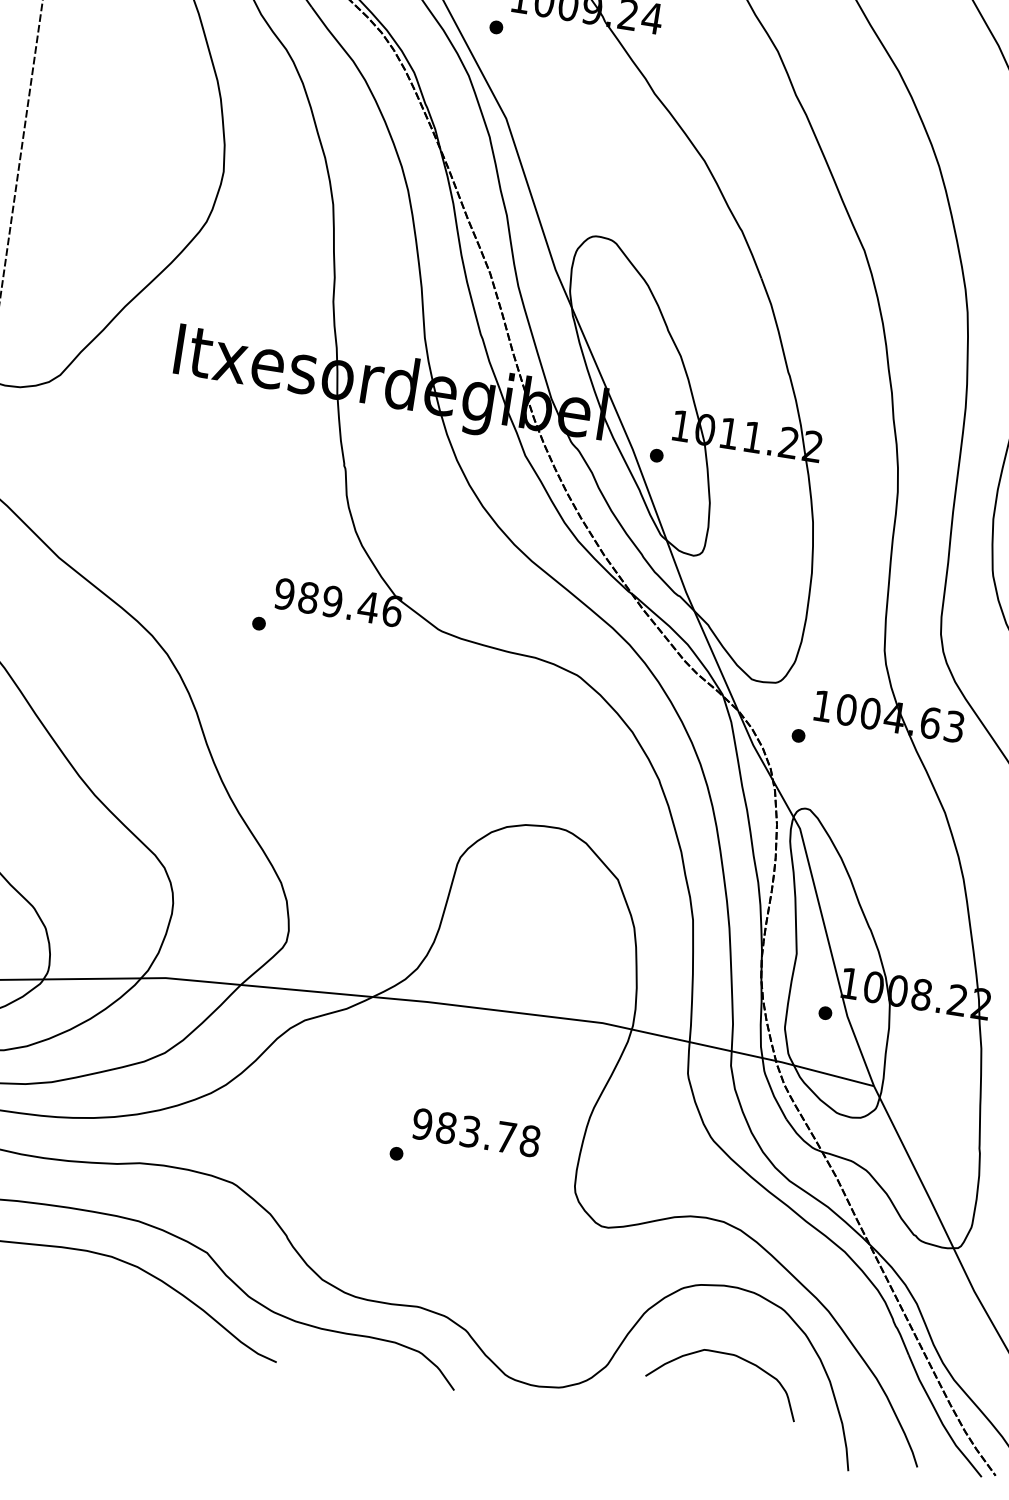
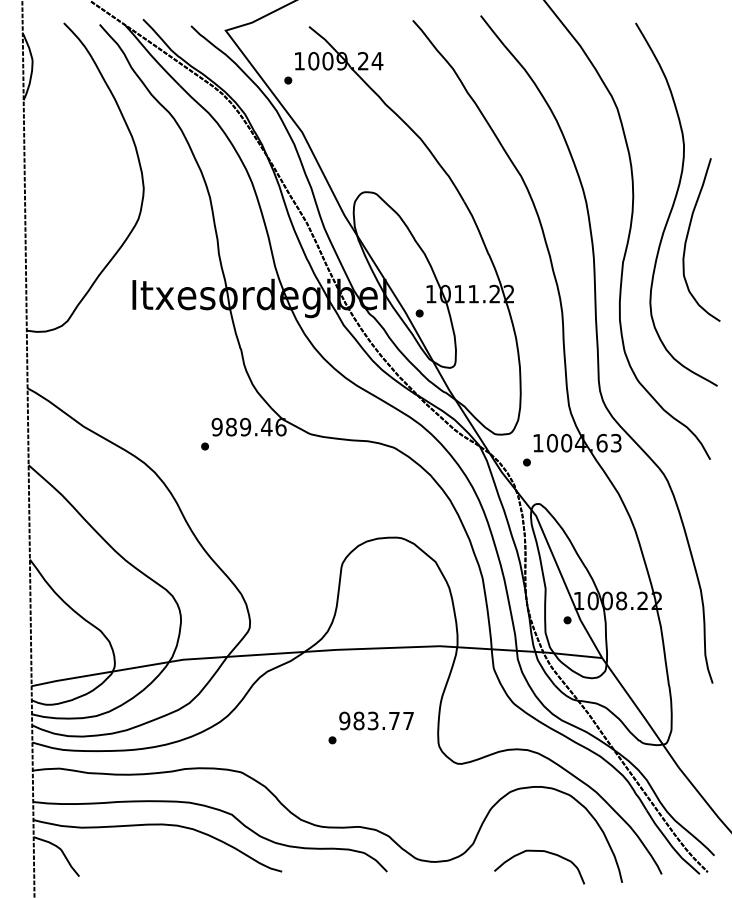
text: (530, 1140) -> (408, 720), 983.78 -> 983.77
curve: (735, 1357) -> (544, 852), moved

